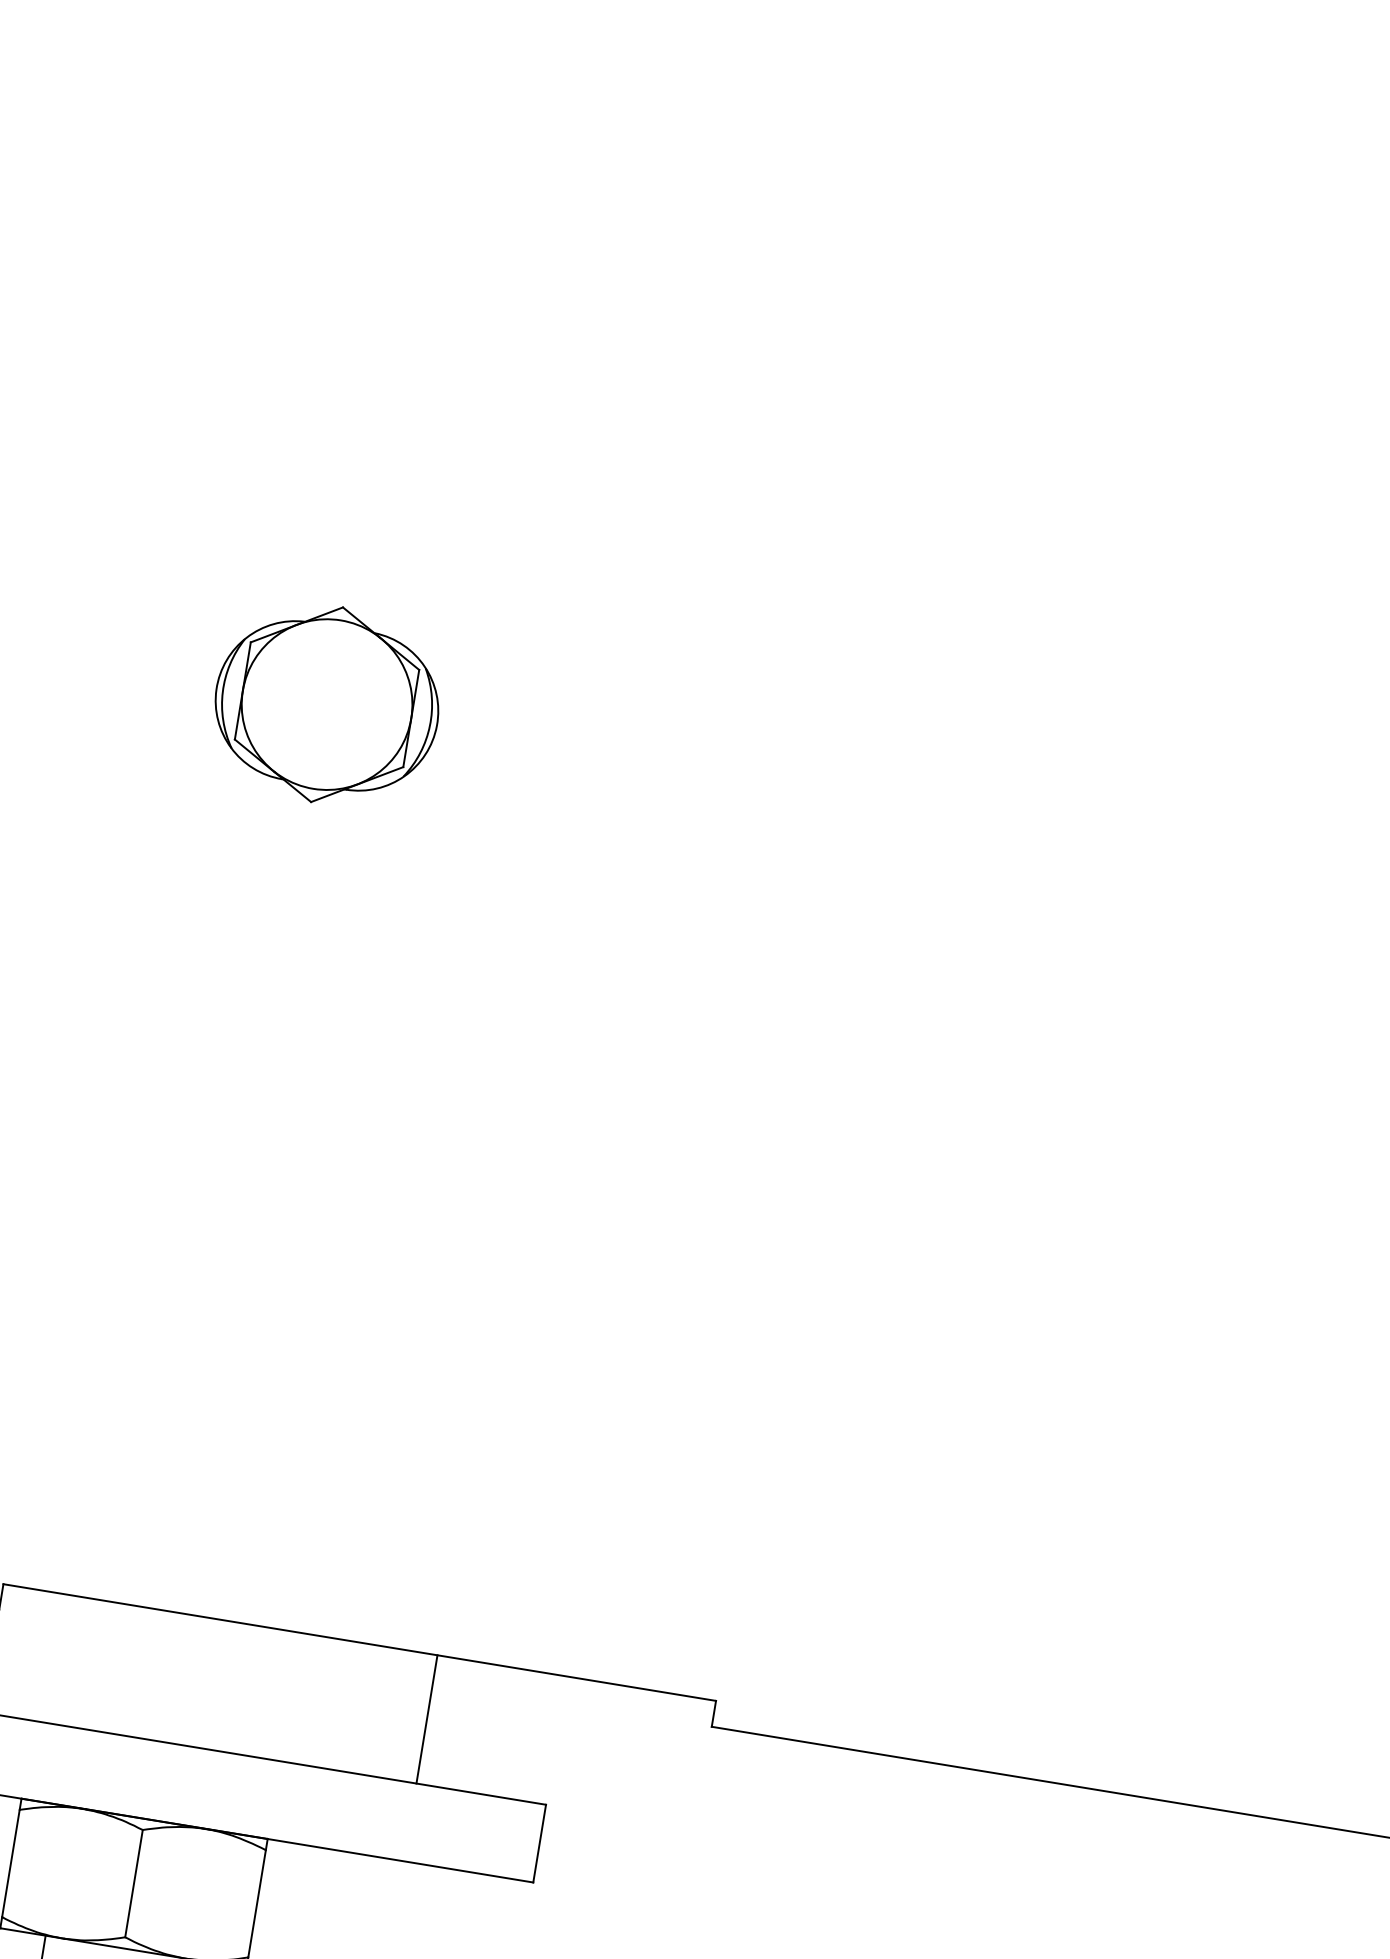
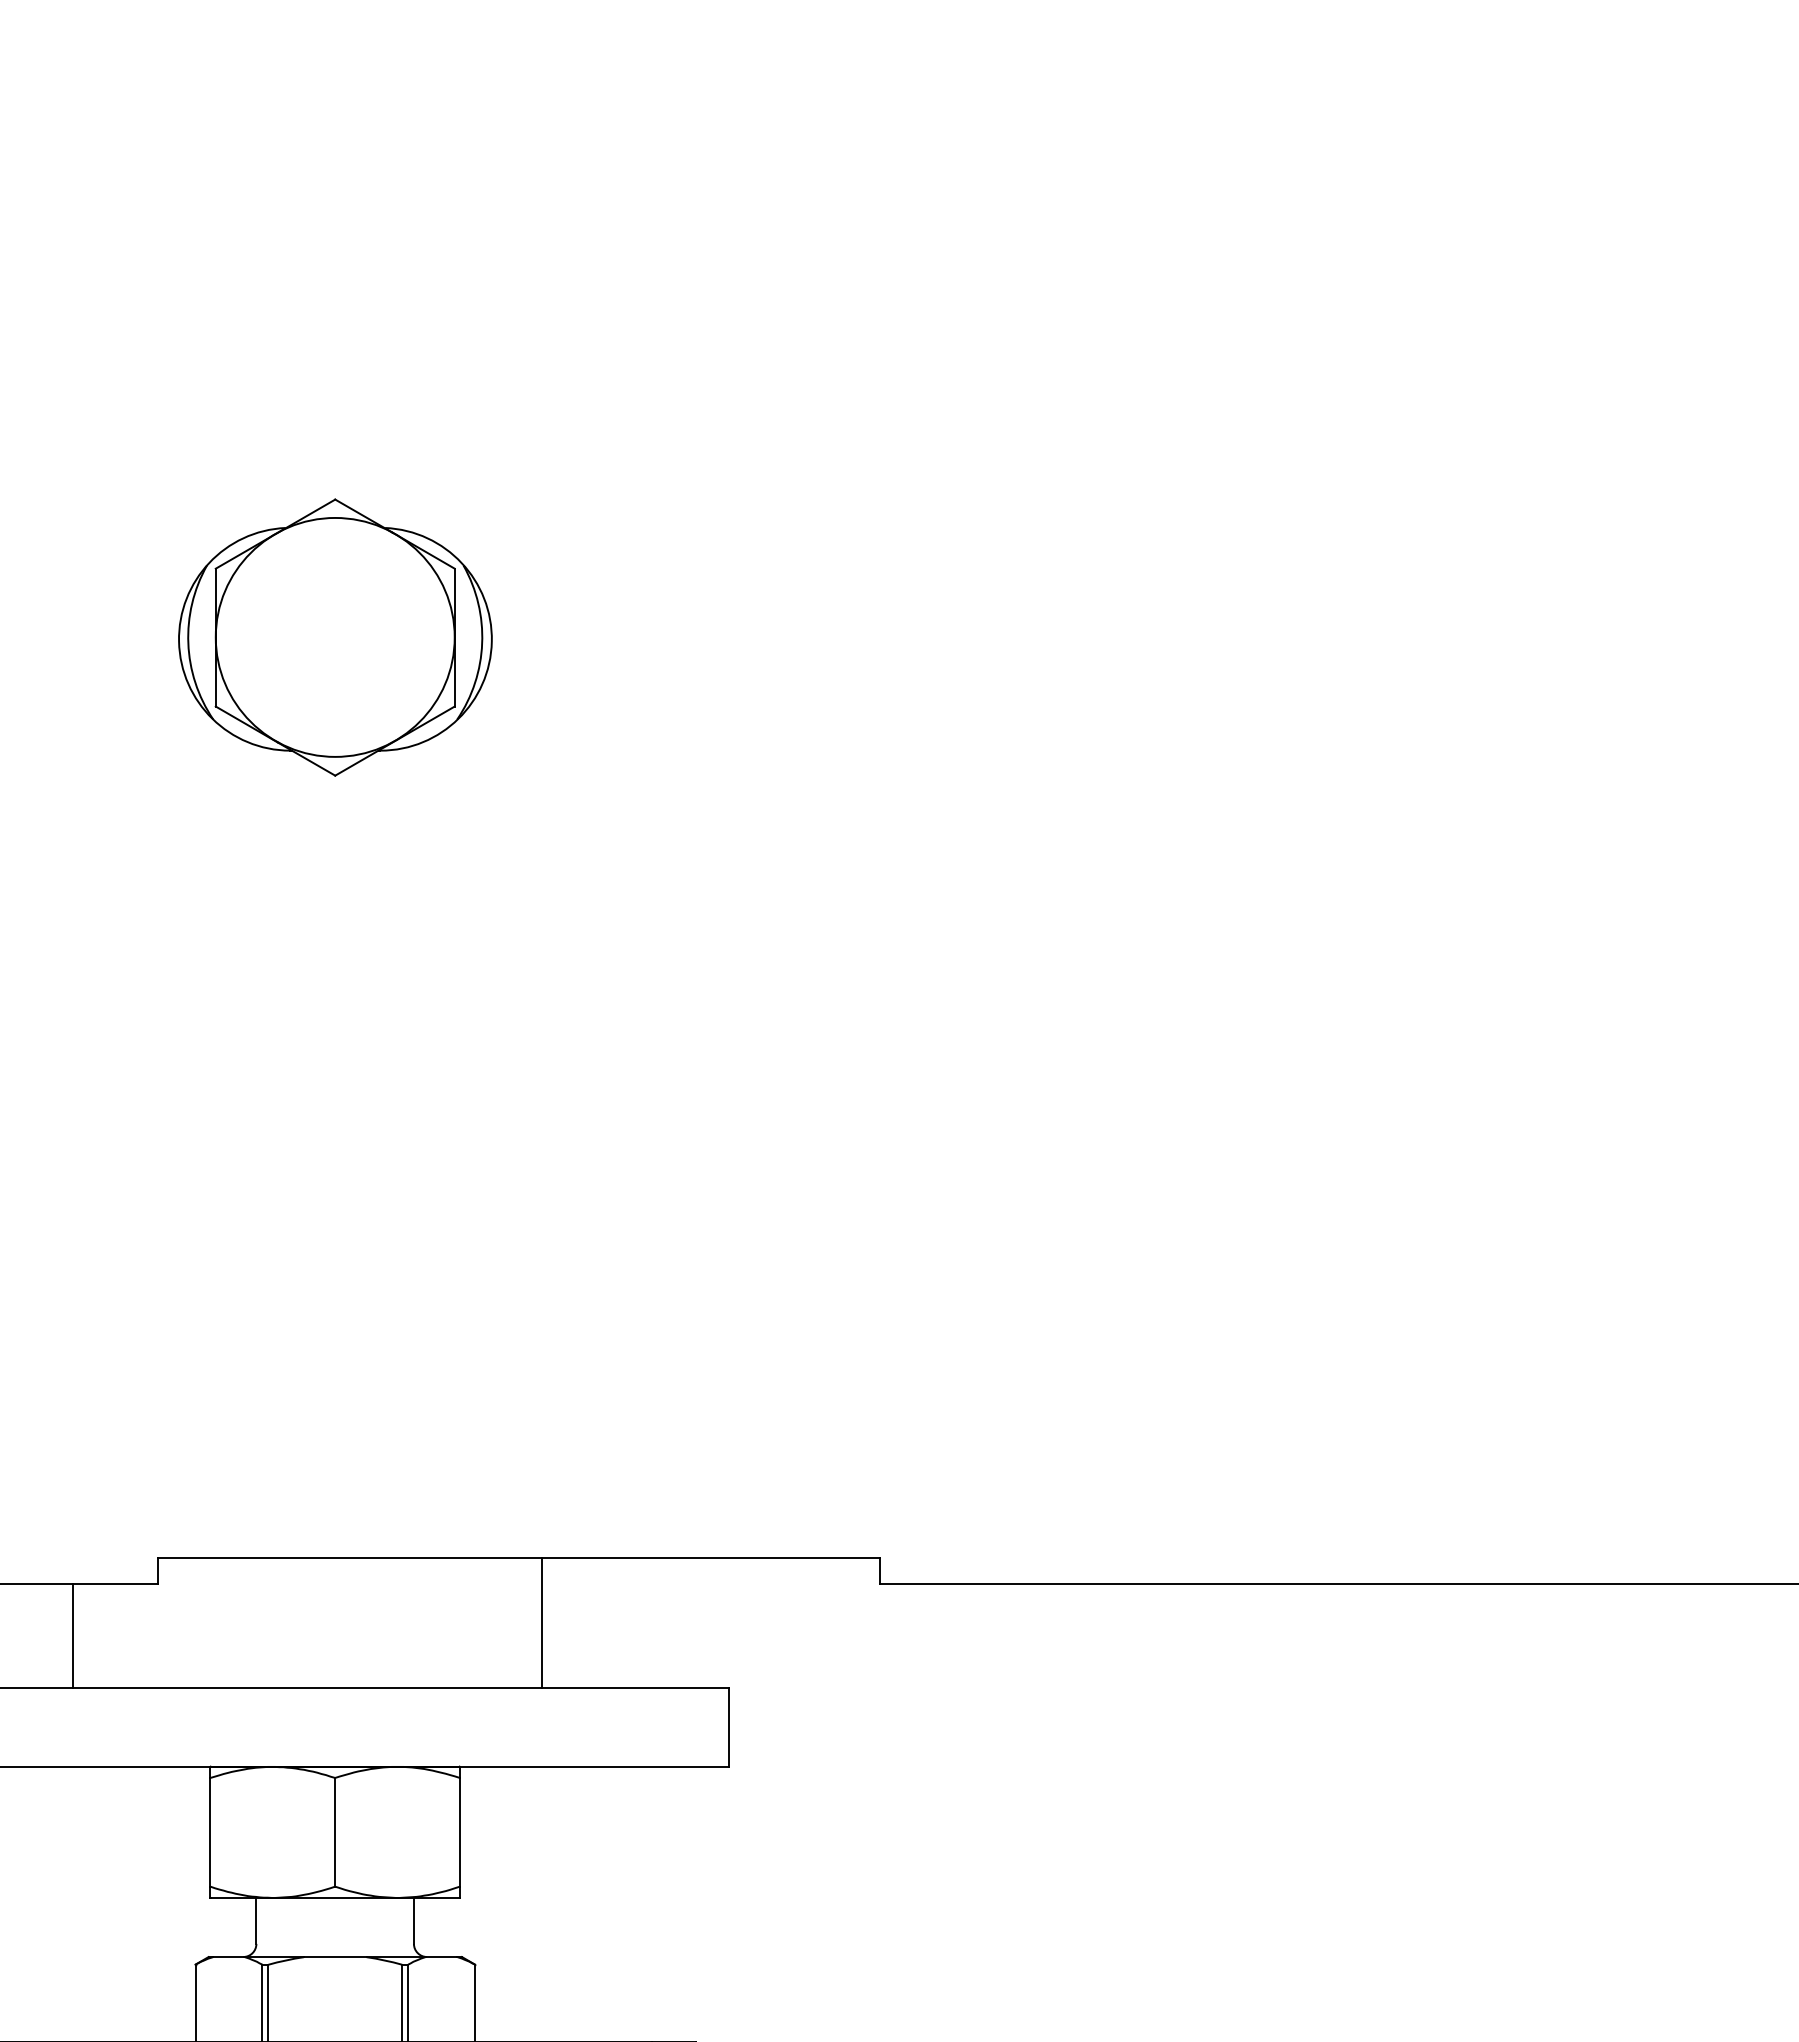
part: (326, 704) -> (334, 637), size x1.4
line: (426, 1718) -> (541, 1622), moved

